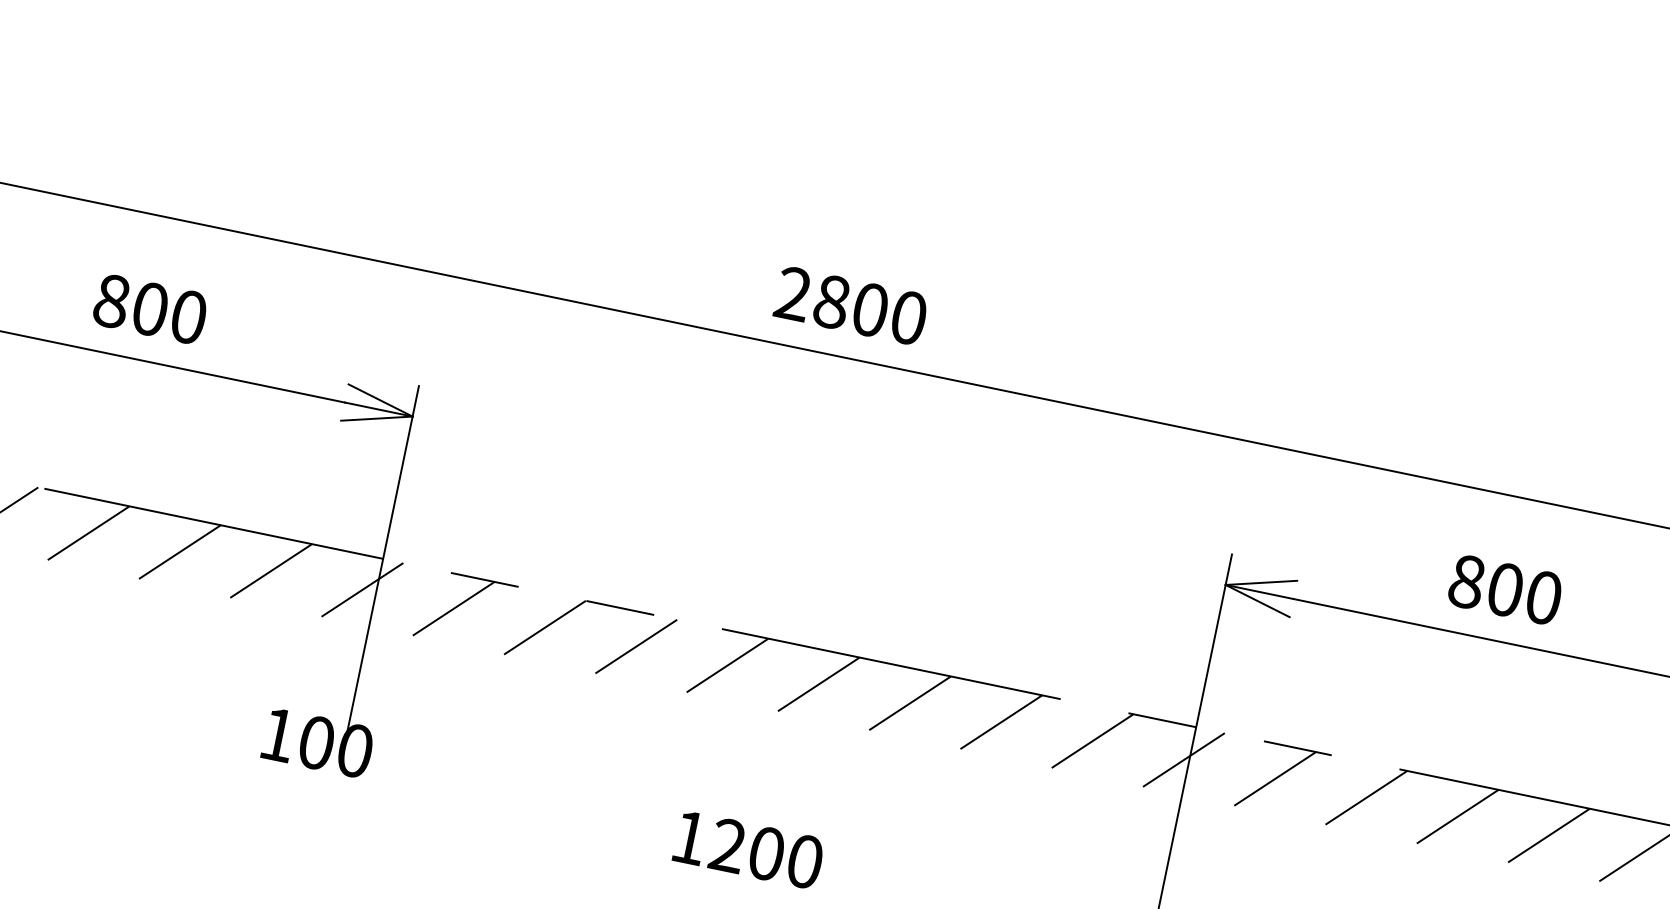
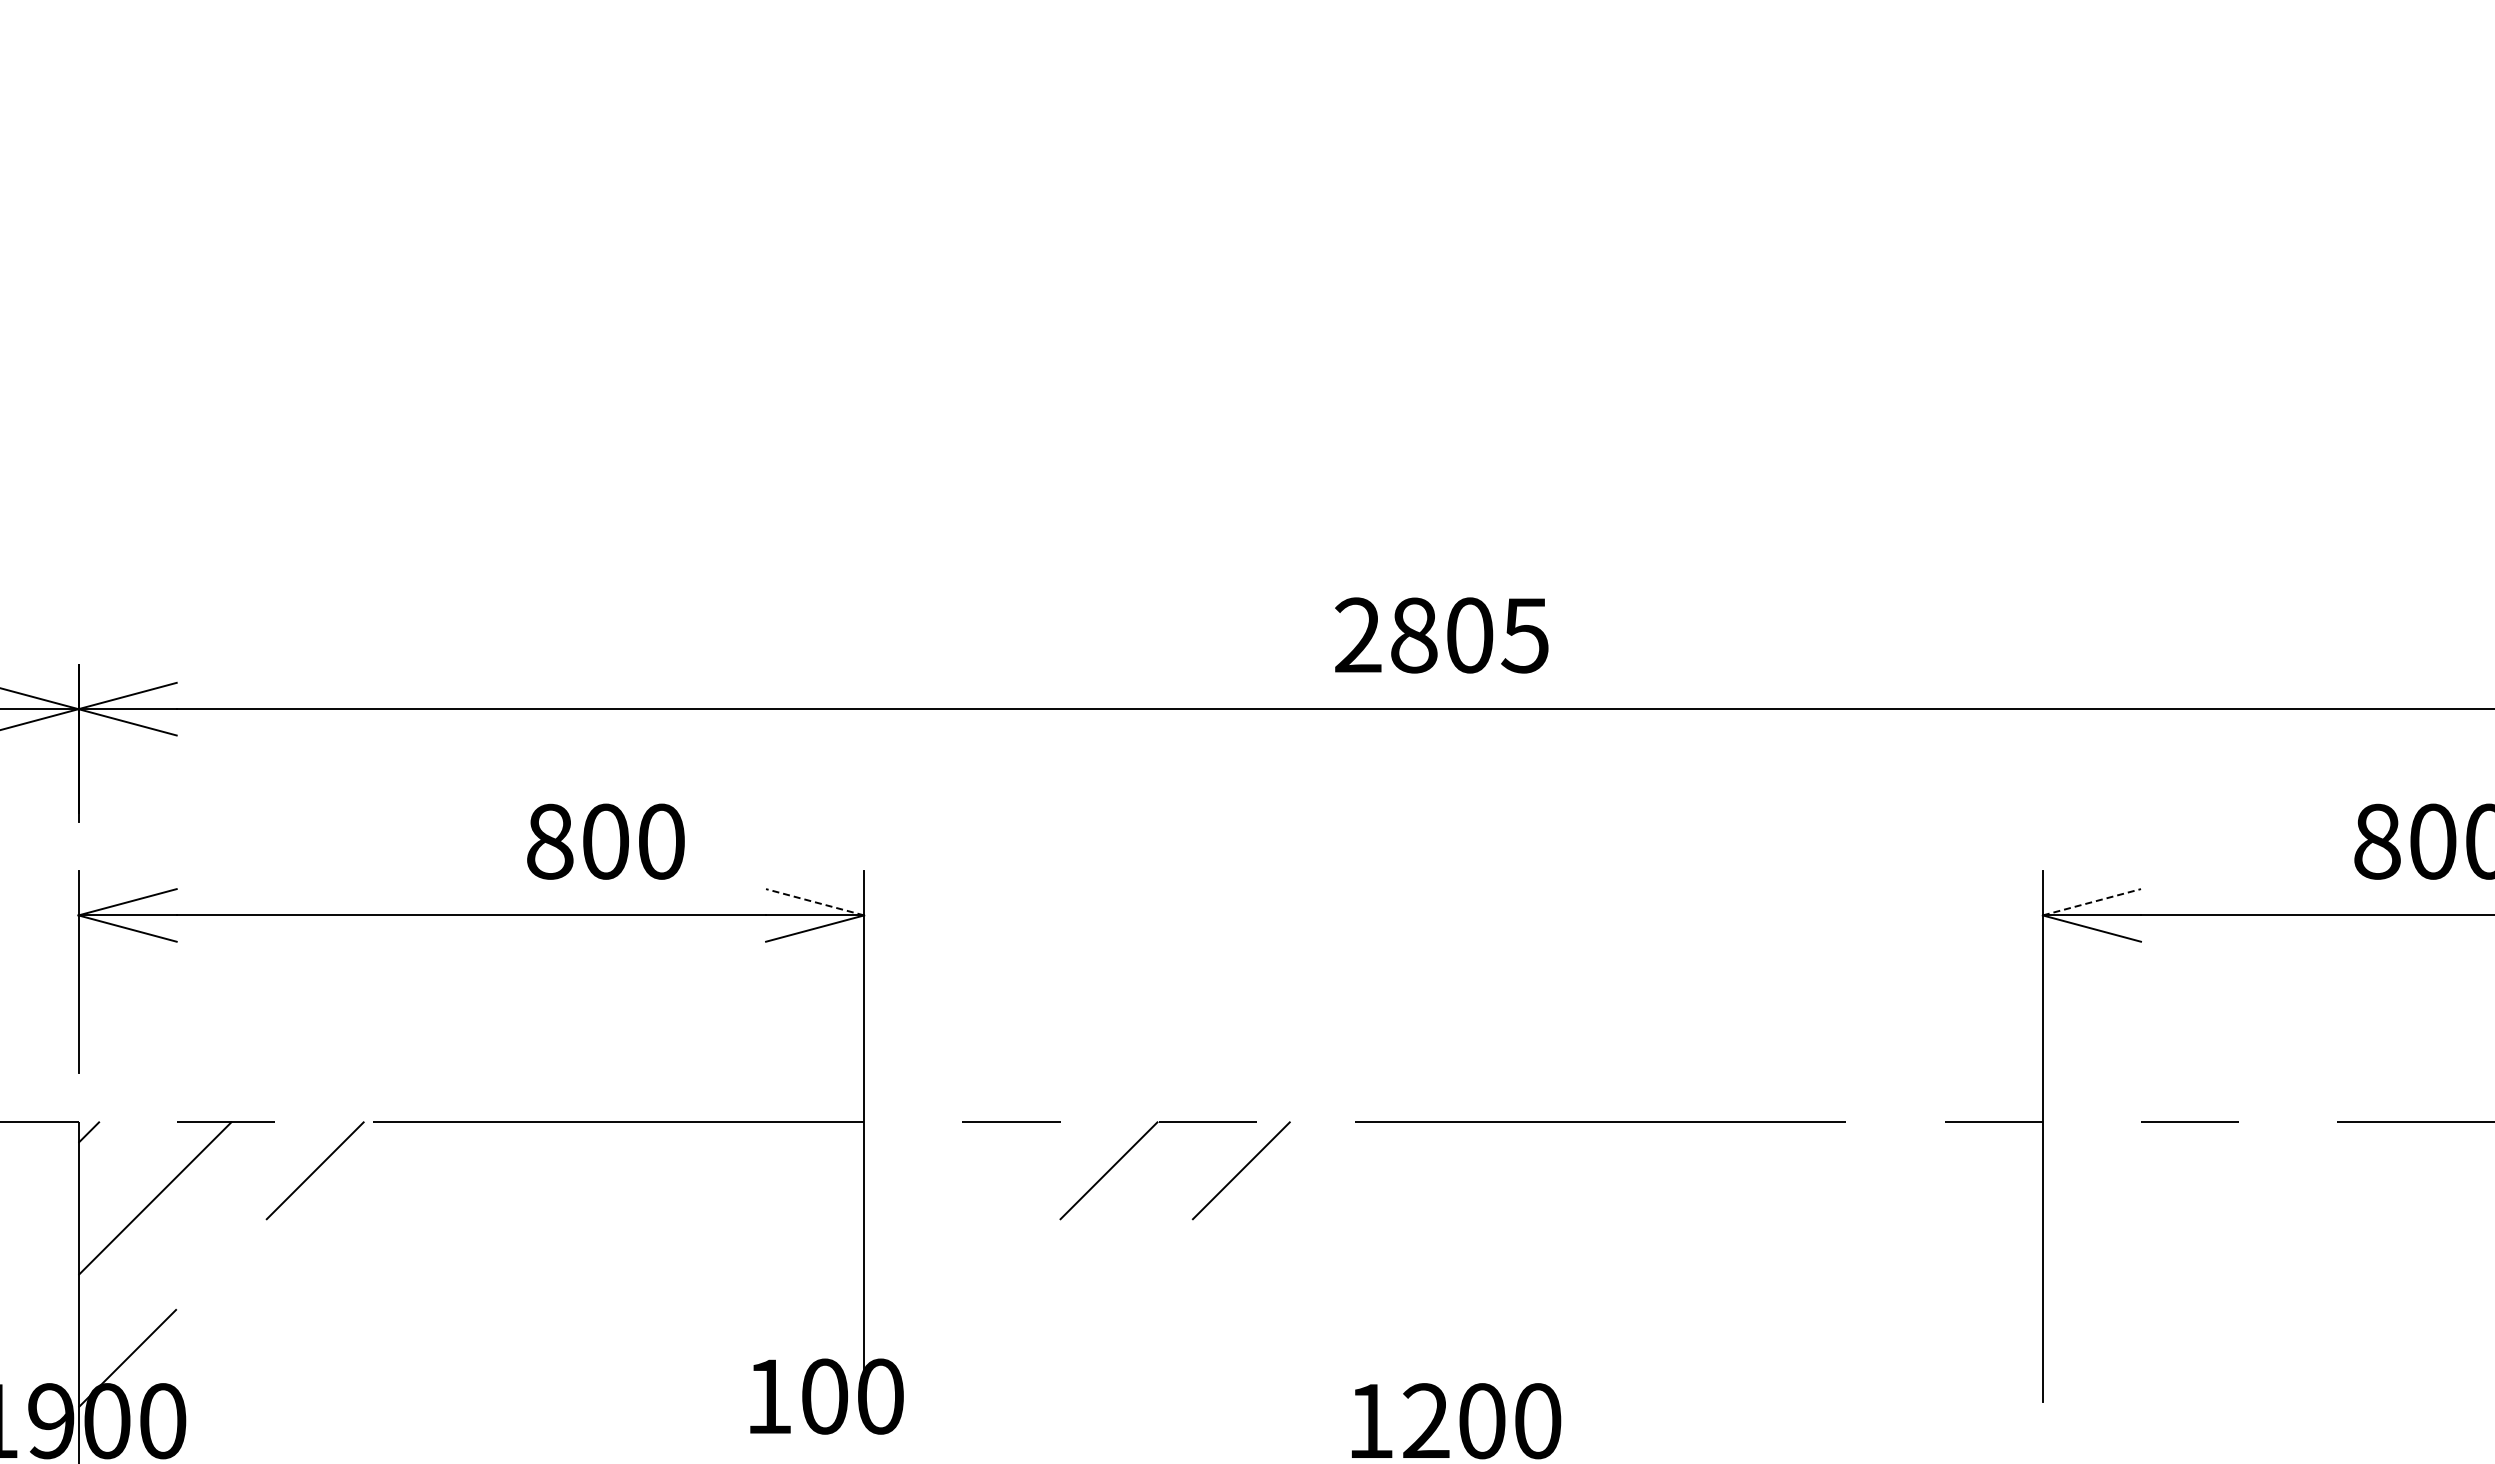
text: (150, 309) -> (605, 841), moved
text: (908, 317) -> (1524, 635), 2800 -> 2805
line: (380, 400) -> (815, 902), solid -> dashed
line: (88, 533) -> (447, 1170), removed
line: (179, 551) -> (579, 1170), removed
line: (271, 570) -> (712, 1170), removed
line: (1261, 582) -> (2091, 902), solid -> dashed
line: (362, 589) -> (844, 1170), removed
line: (453, 608) -> (976, 1170), removed
line: (727, 665) -> (1373, 1170), removed
line: (818, 684) -> (1505, 1170), removed
line: (910, 703) -> (1638, 1170), removed
line: (1001, 722) -> (1770, 1170), removed
line: (1092, 740) -> (1902, 1170), removed
line: (1184, 759) -> (2035, 1170), removed
line: (1275, 778) -> (2167, 1170), removed
line: (1366, 797) -> (2299, 1170), removed
line: (1457, 816) -> (2431, 1170), removed

